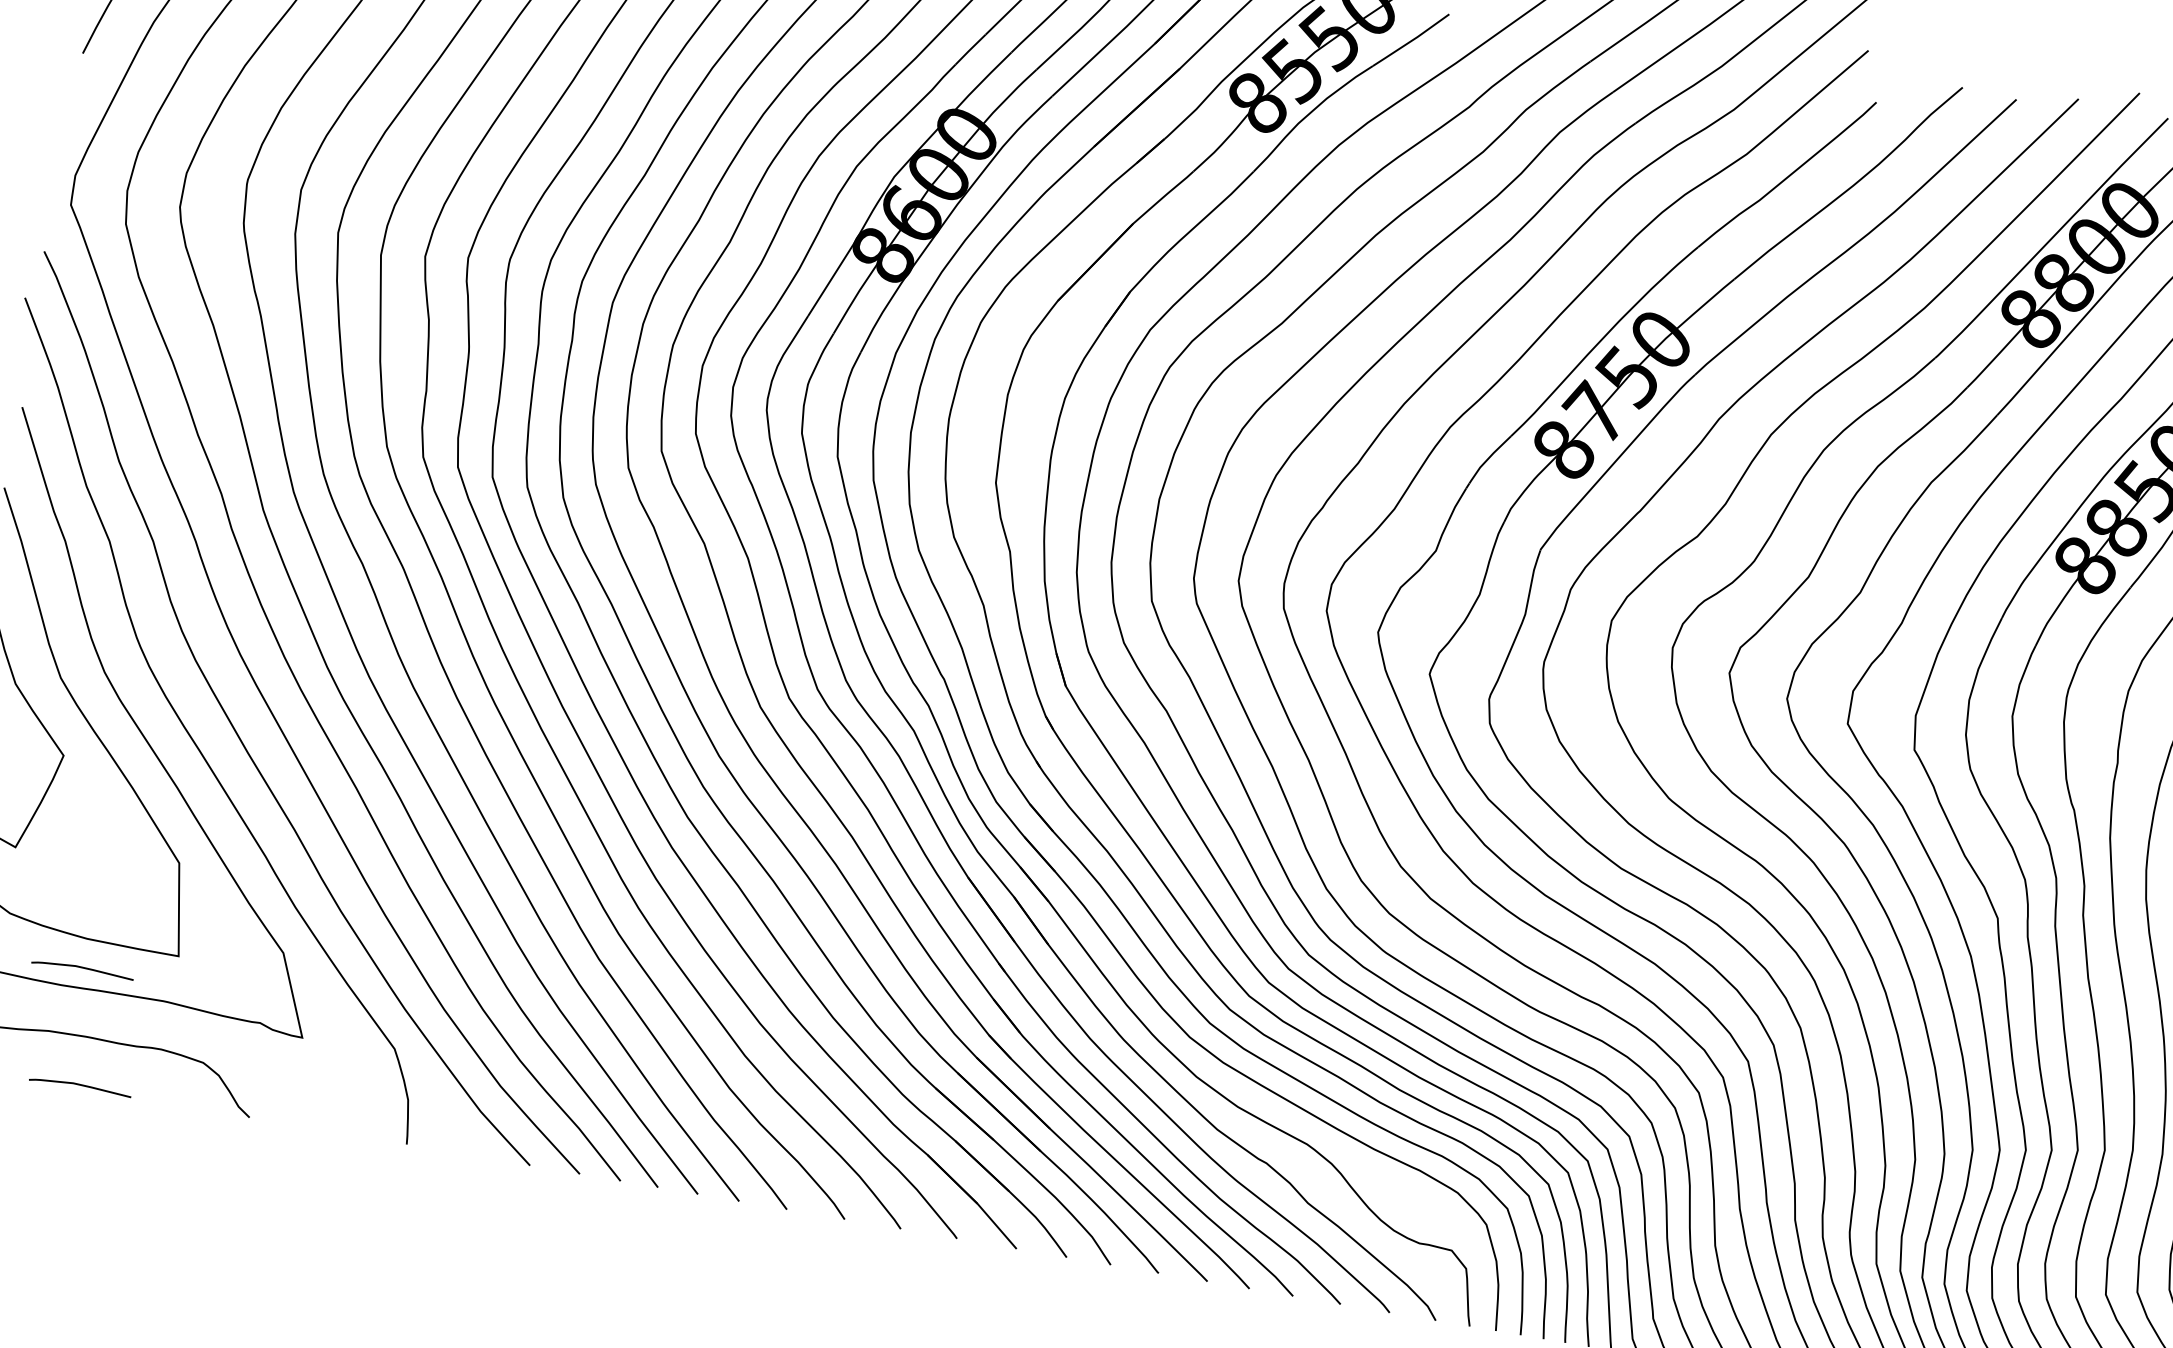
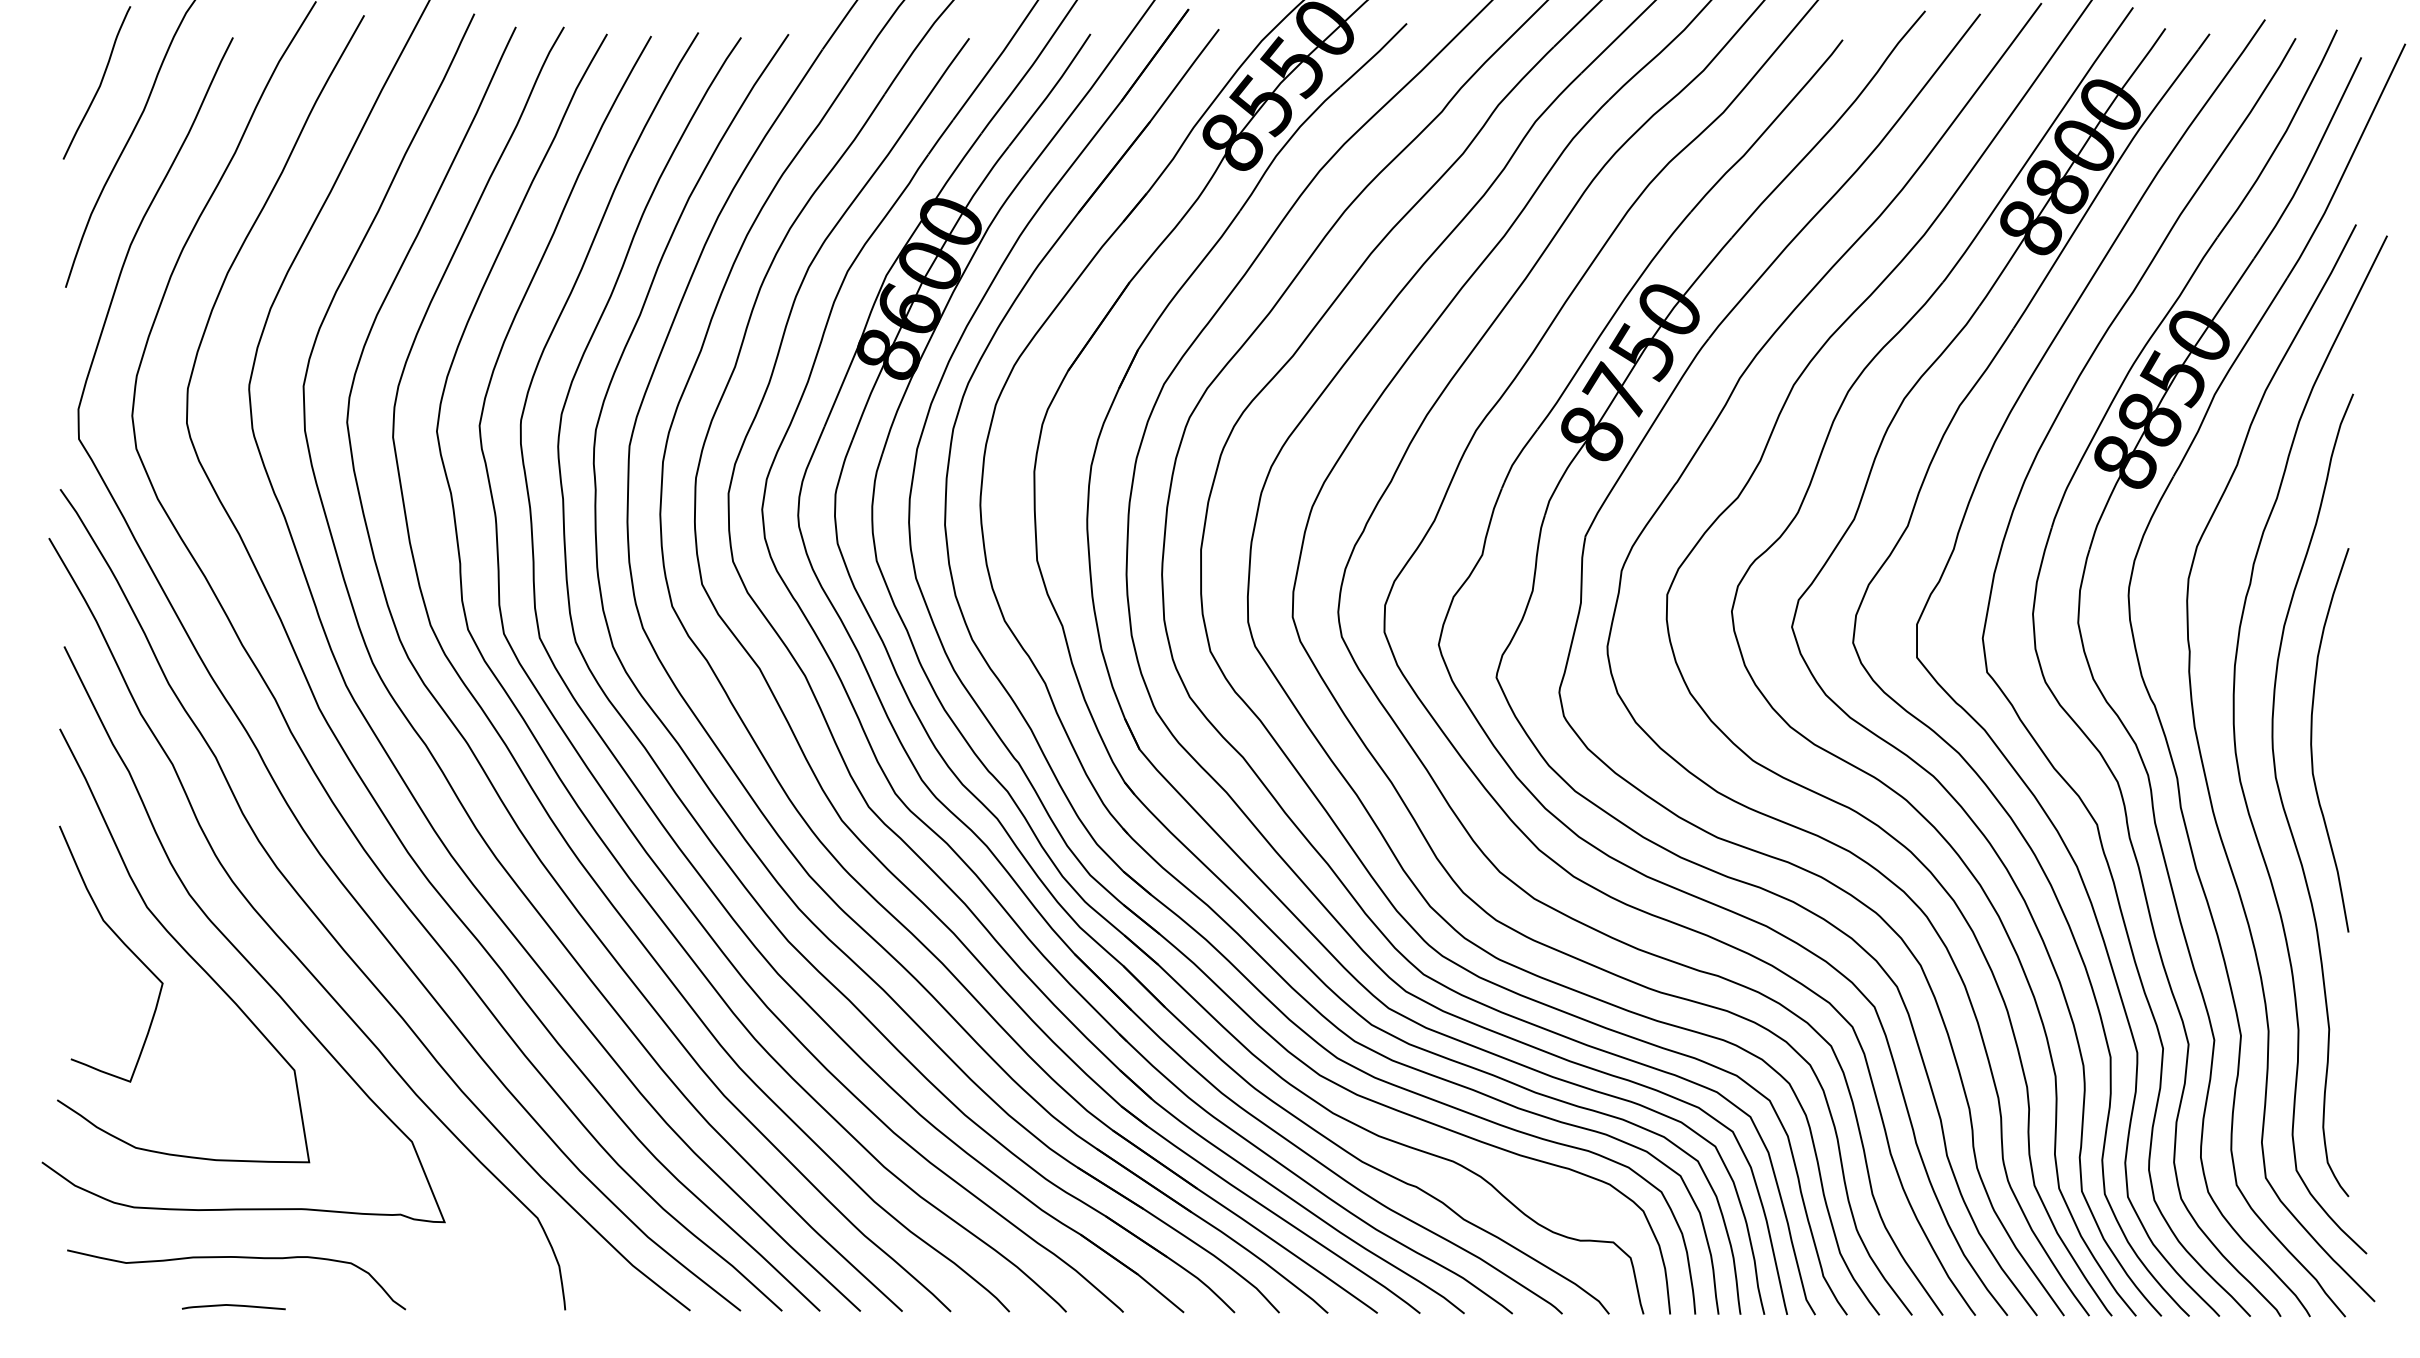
curve: (82, 968) -> (216, 1190), removed

